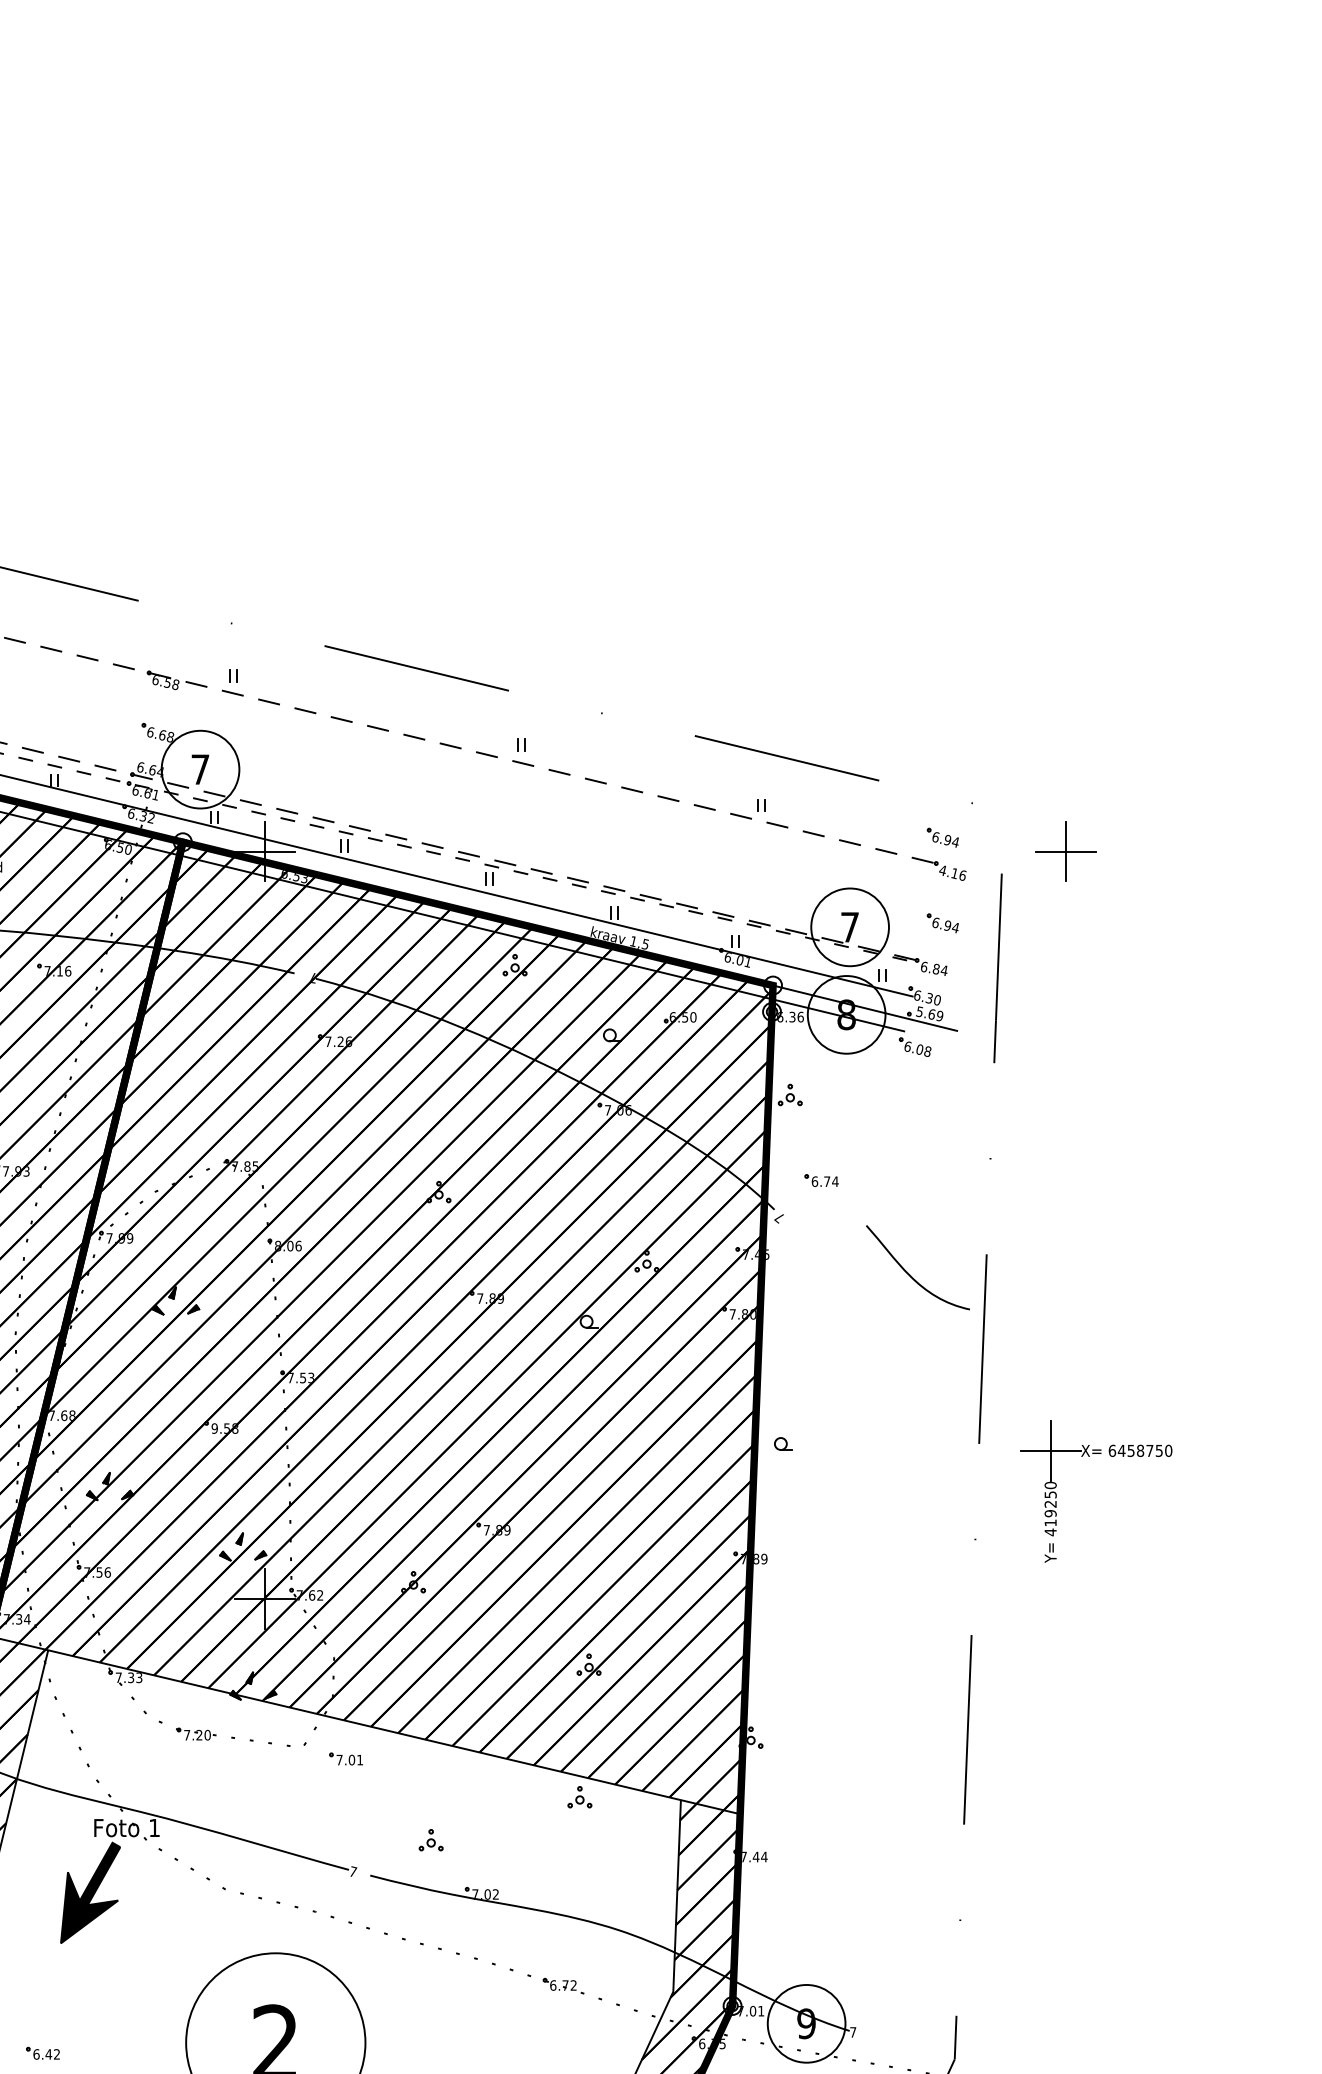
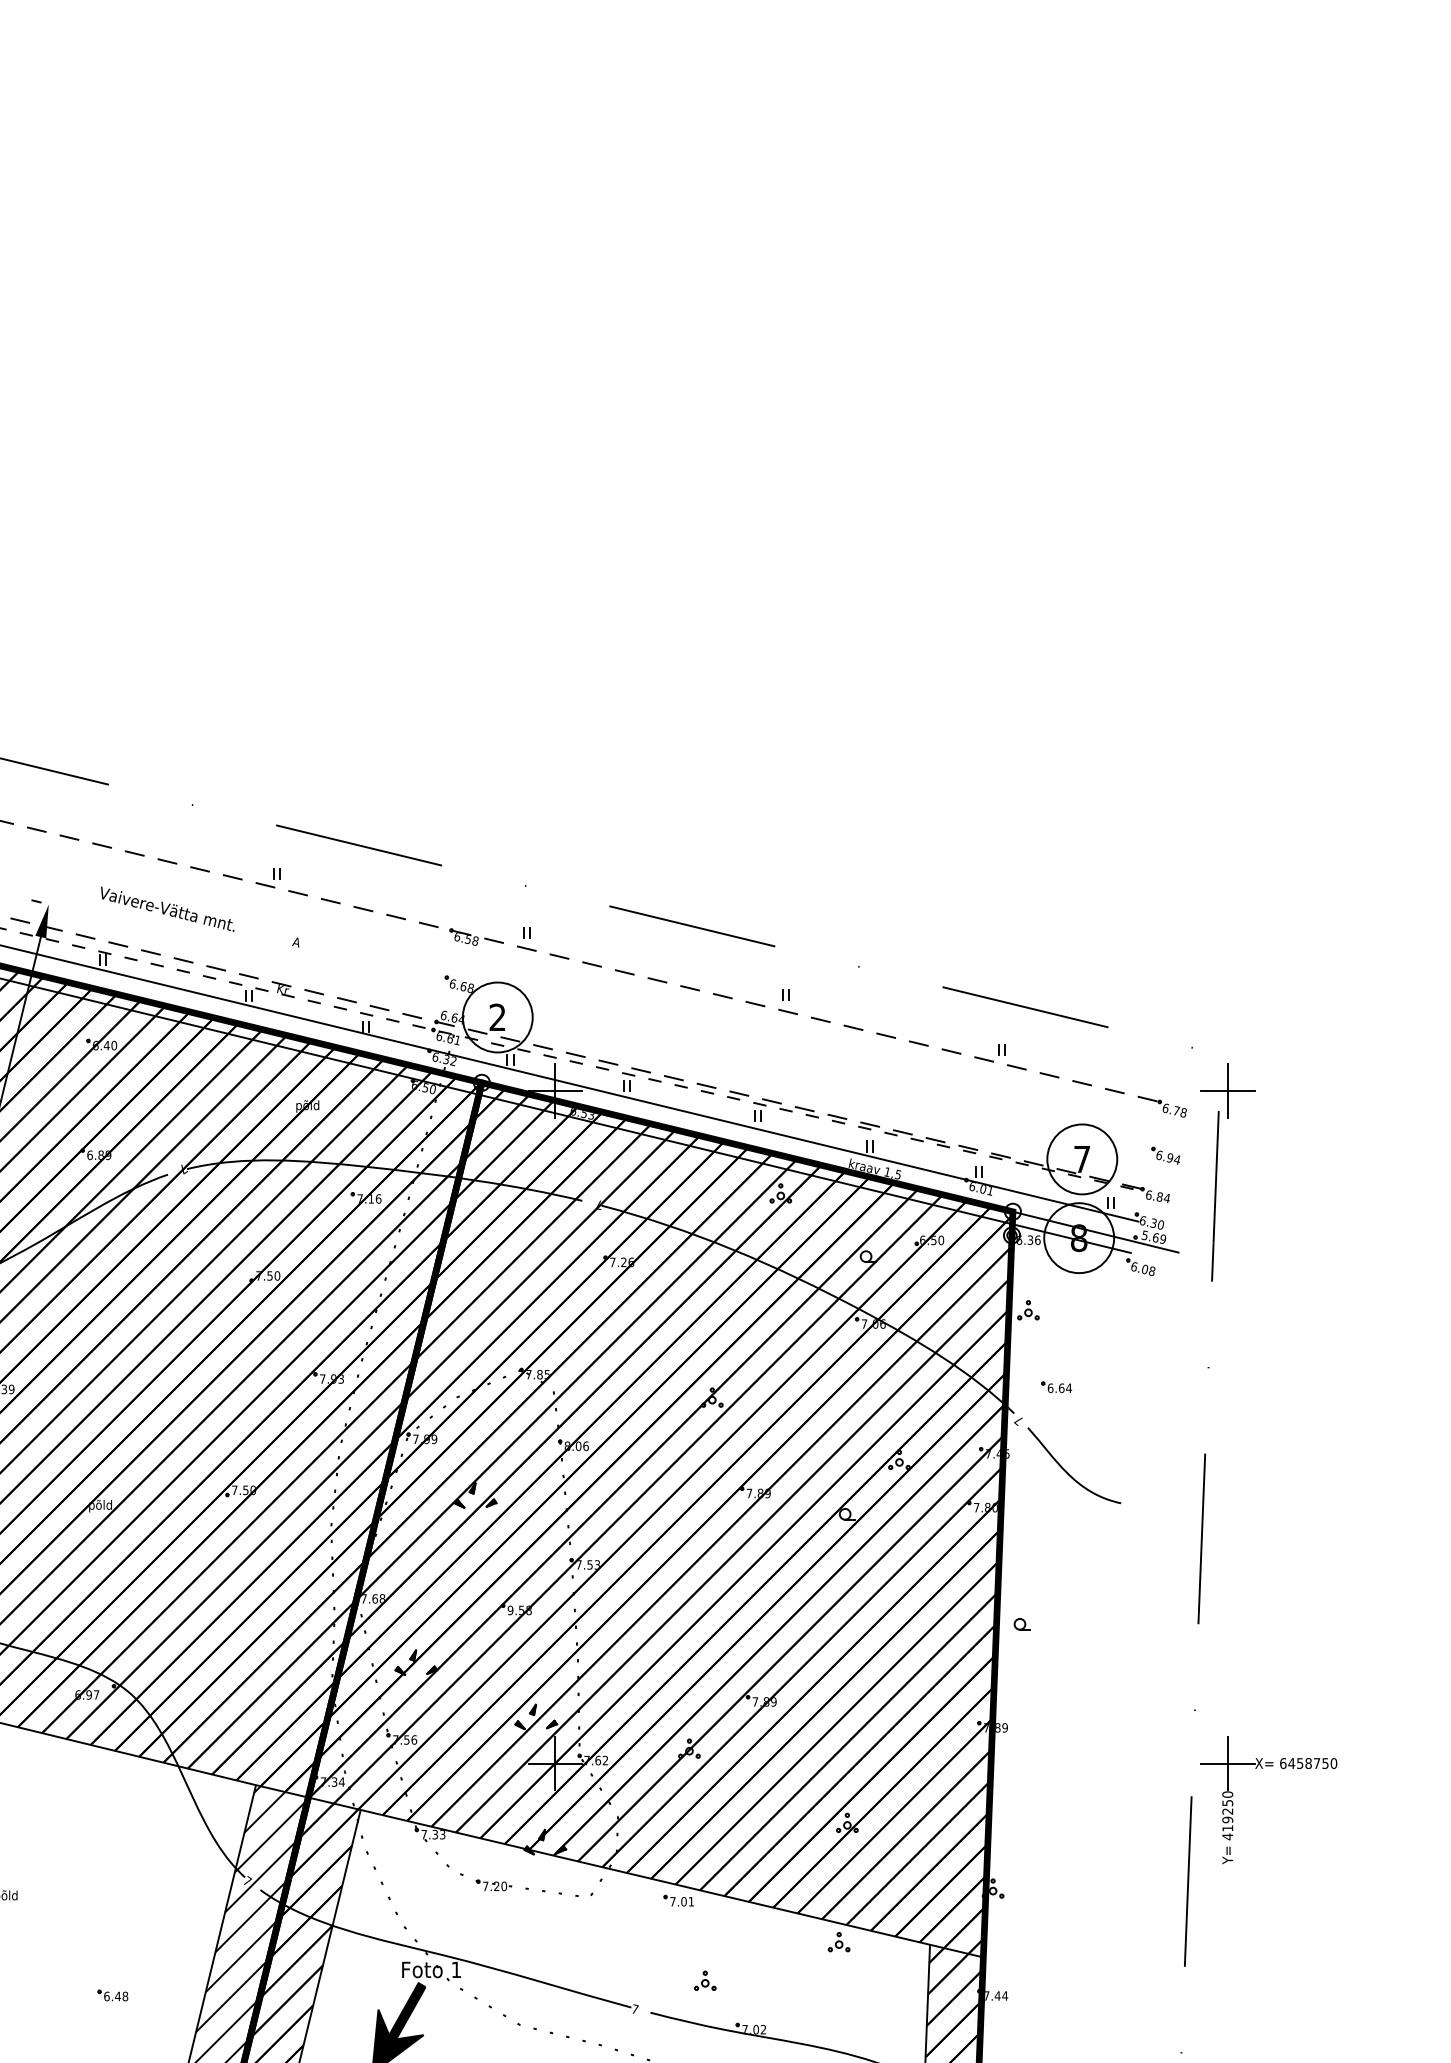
text: (200, 768) -> (497, 1016), 7 -> 2
part: (942, 837) -> (1165, 1078), removed
part: (1065, 850) -> (1227, 1090), moved
text: (952, 871) -> (1174, 1109), 4.16 -> 6.78
text: (827, 1181) -> (1061, 1388), 6.74 -> 6.64
curve: (910, 1274) -> (1067, 1471), moved
part: (1089, 1456) -> (1262, 1768), moved
part: (345, 1758) -> (678, 1900), moved

